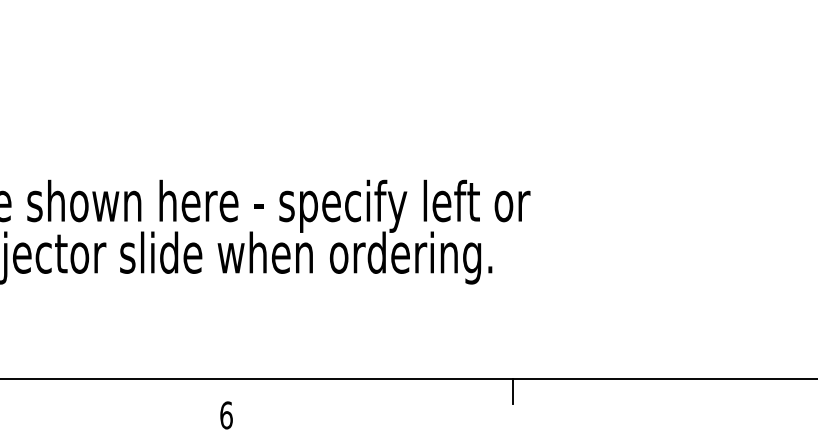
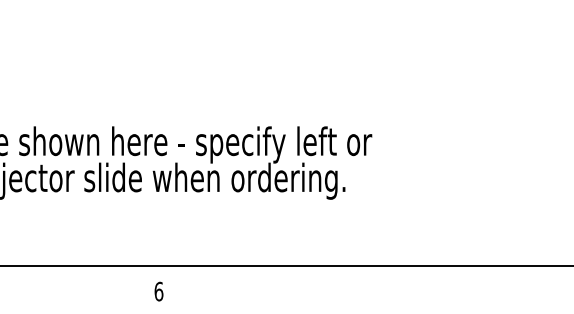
line: (512, 391) -> (359, 274), removed

